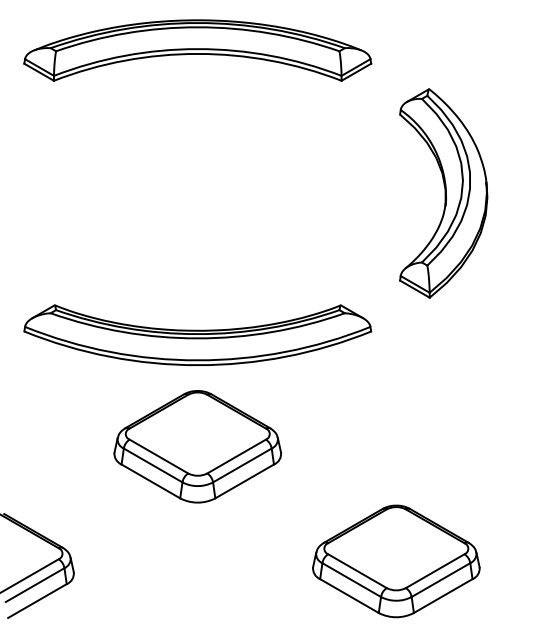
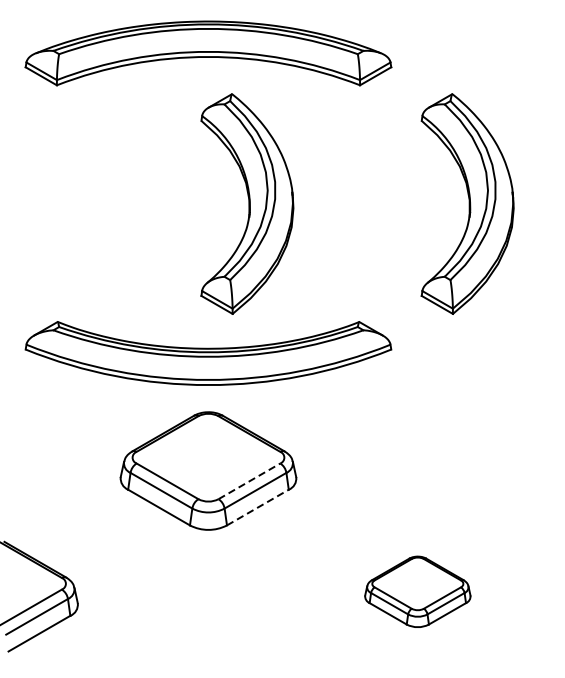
part: (234, 193) -> (247, 204), added
line: (236, 456) -> (249, 481), solid -> dashed
line: (244, 481) -> (257, 507), solid -> dashed
part: (396, 561) -> (417, 591), size x0.6

